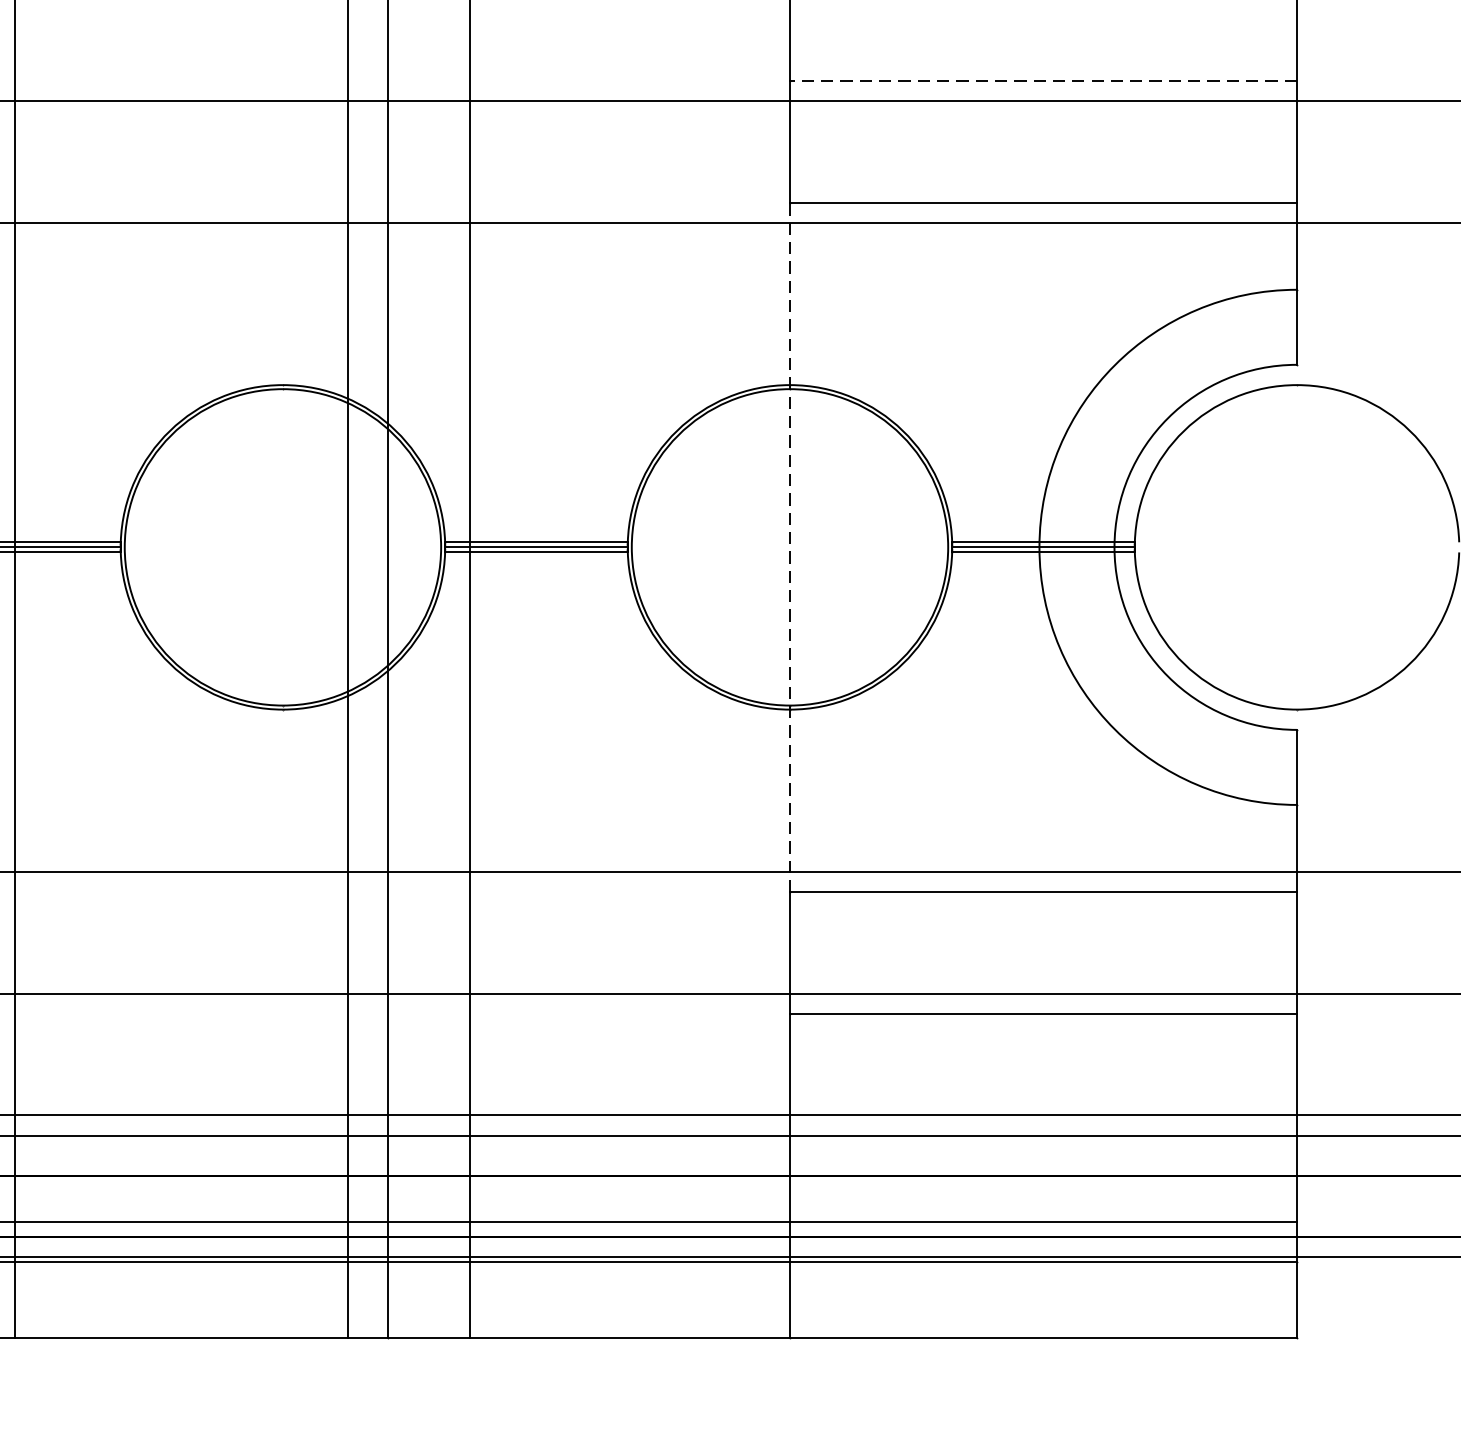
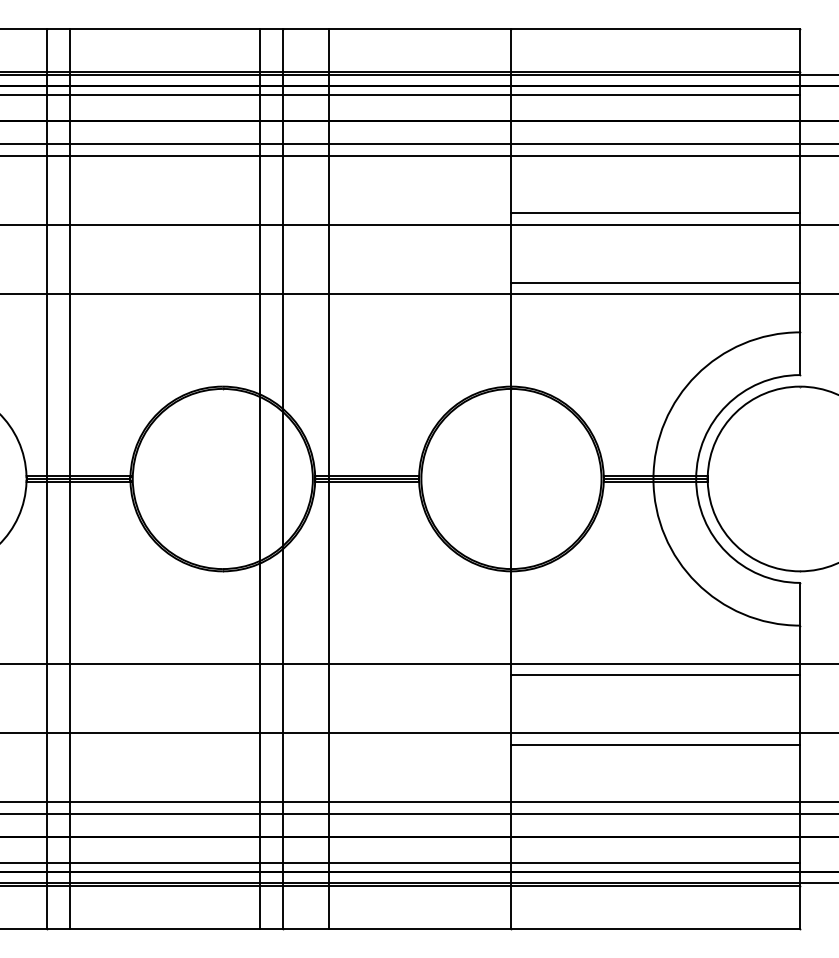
line: (1043, 80) -> (655, 213), dashed -> solid
line: (790, 546) -> (511, 478), dashed -> solid

